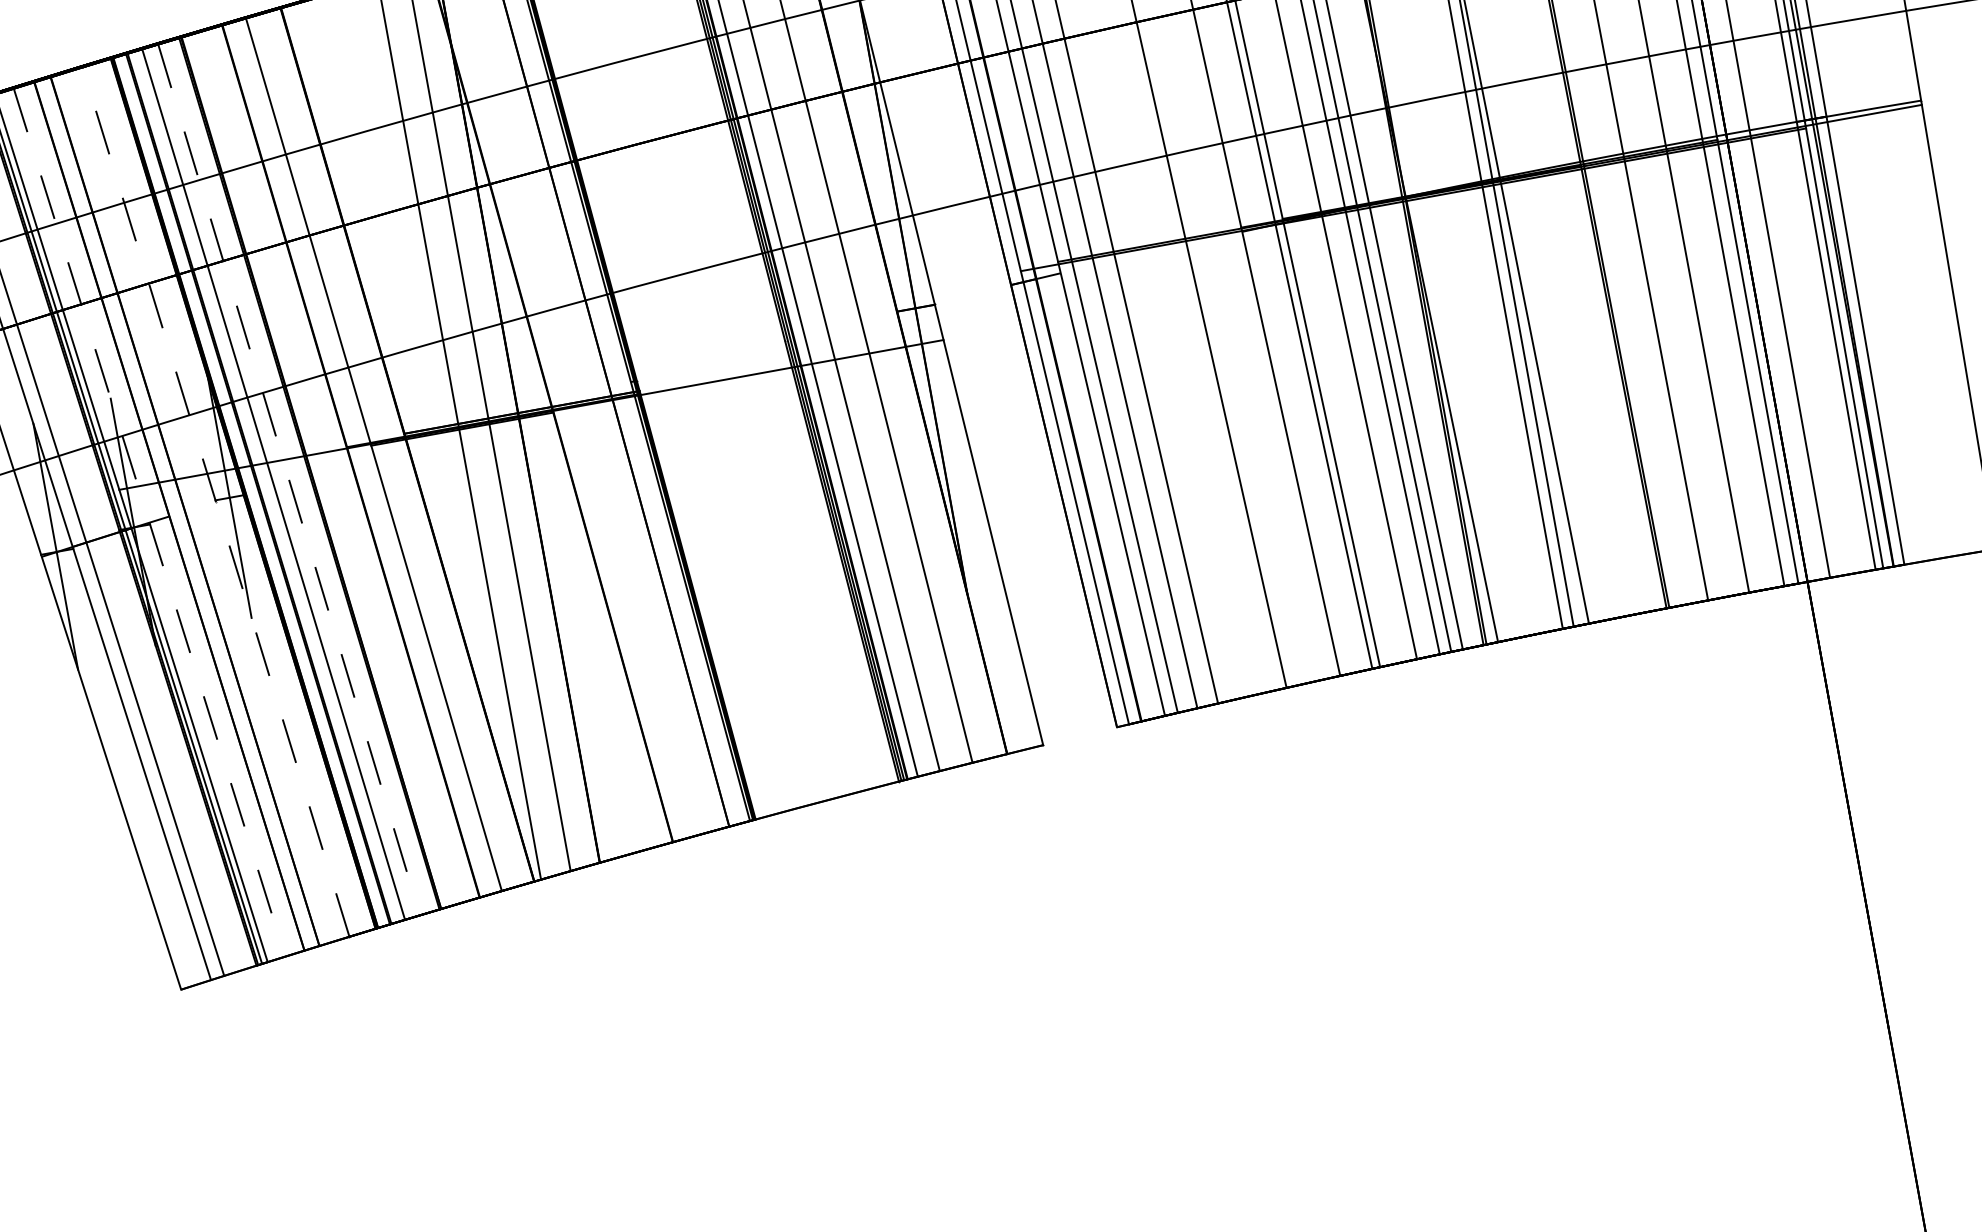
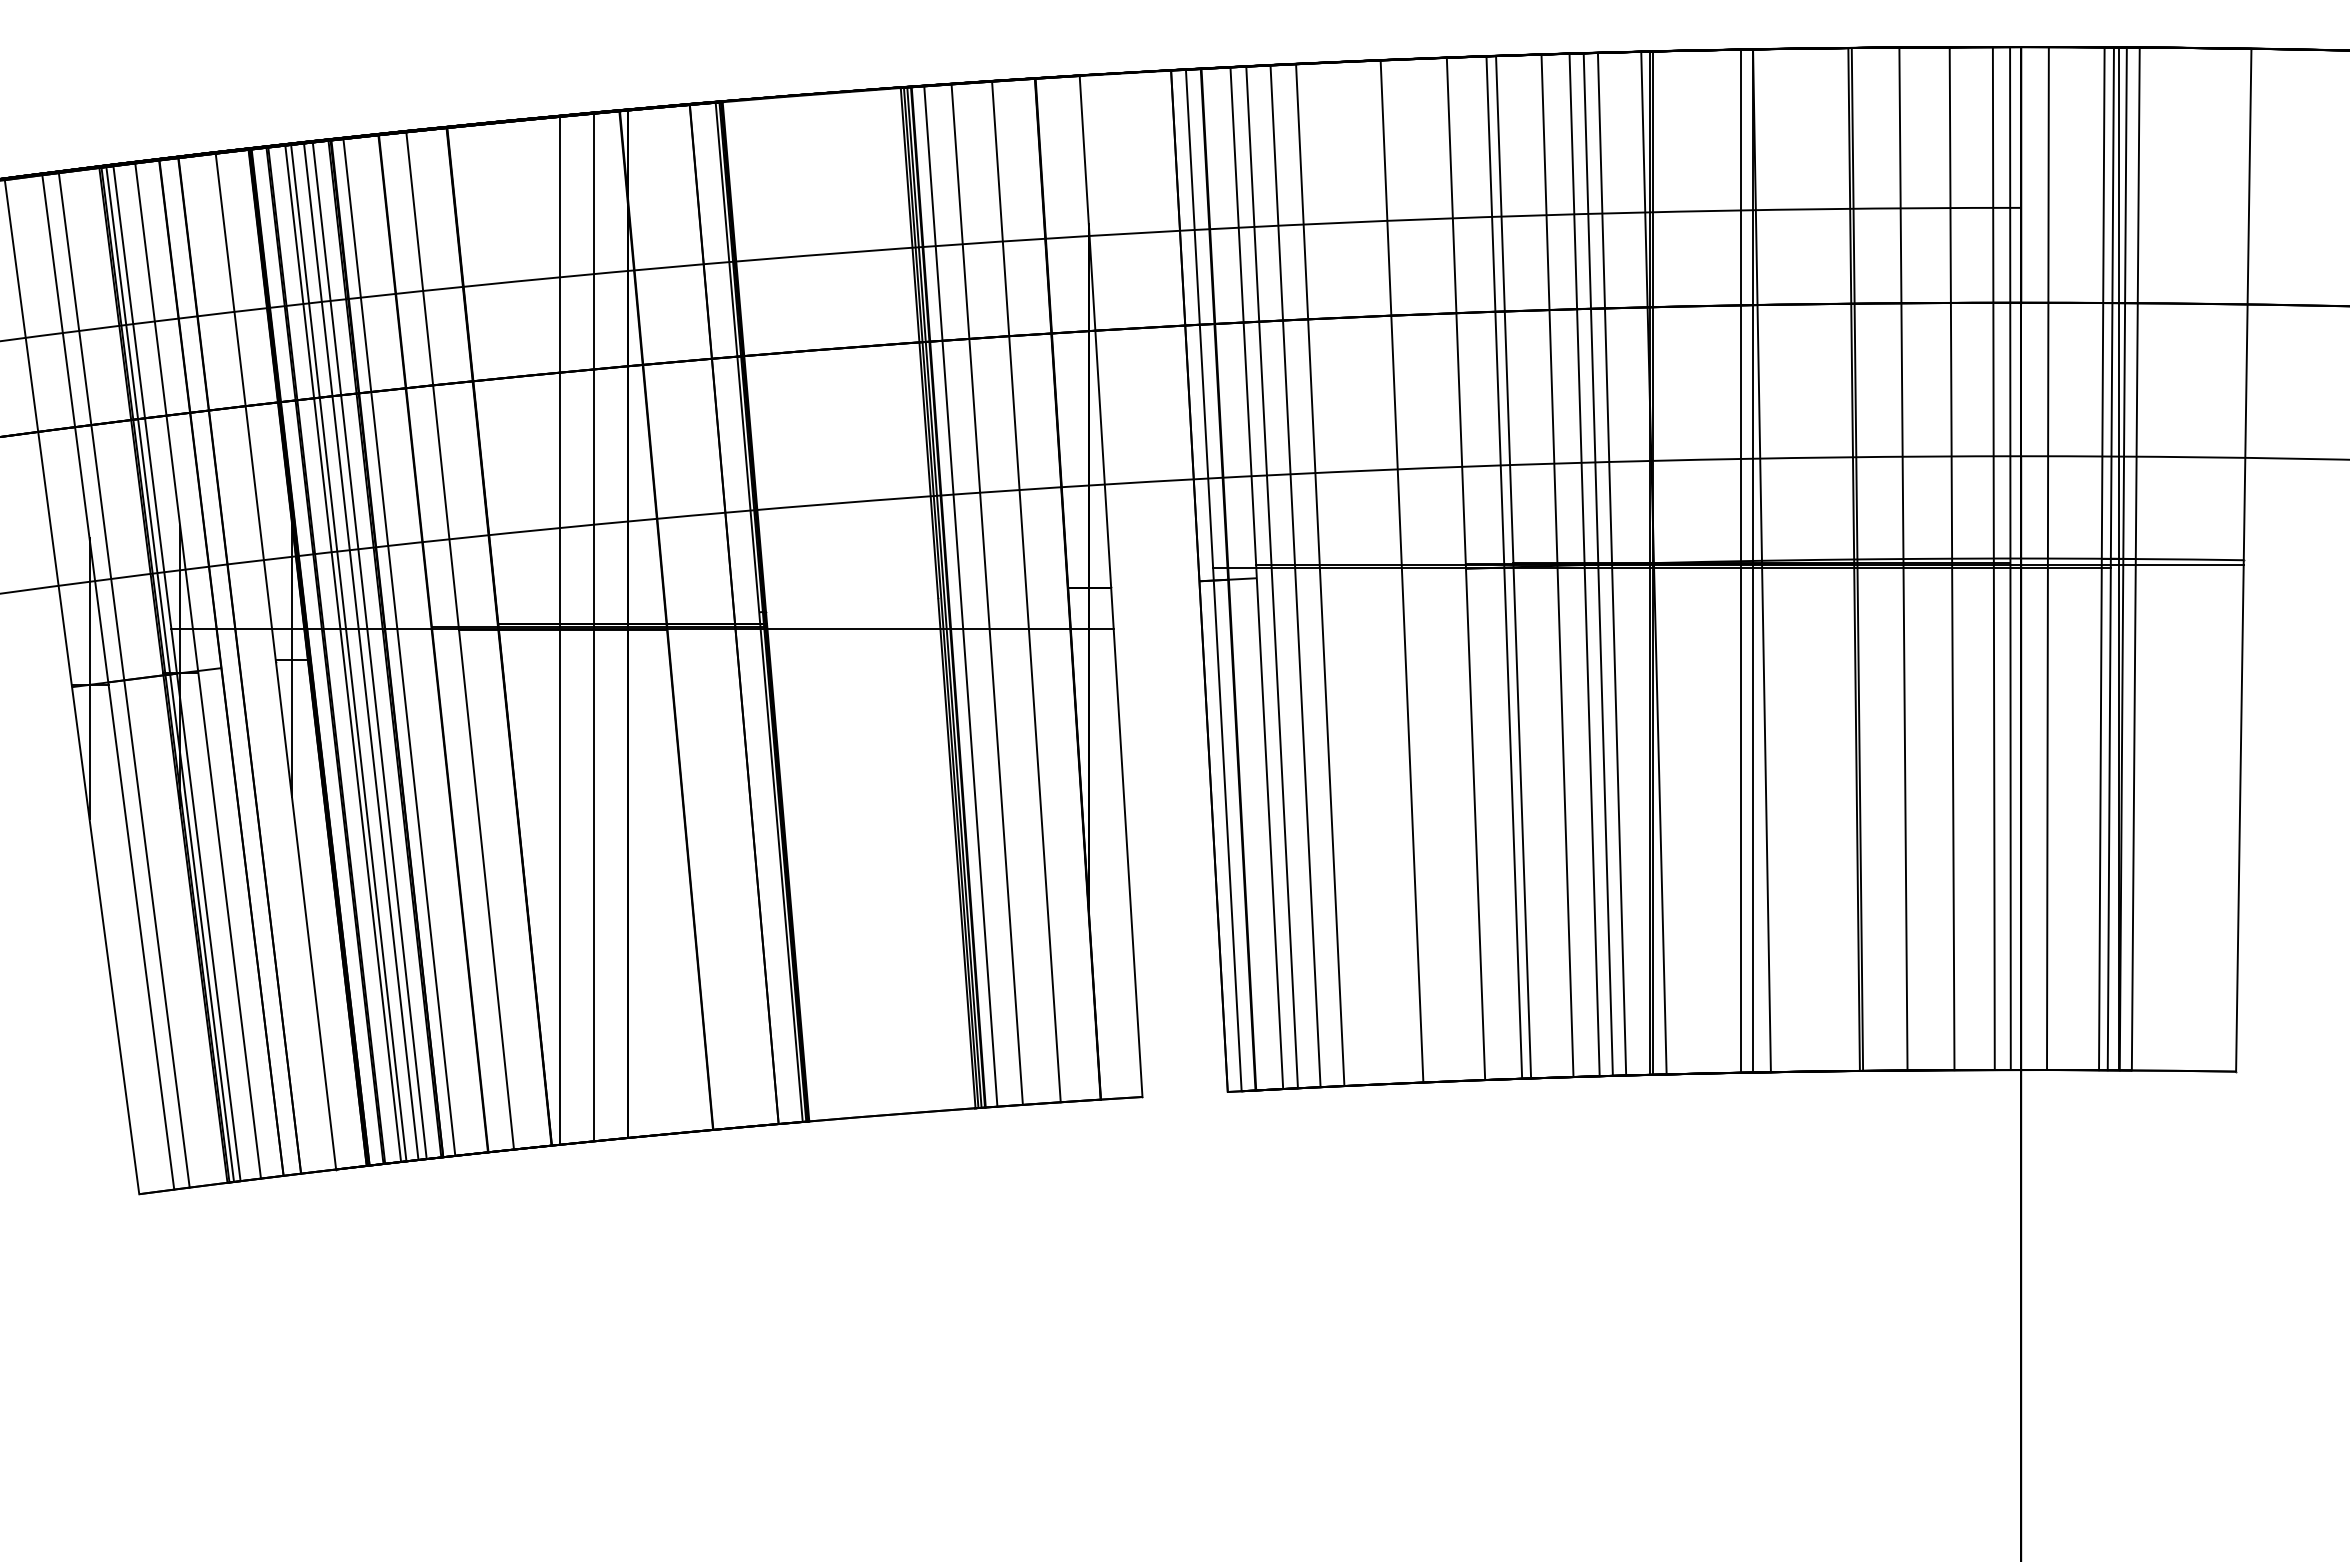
line: (321, 470) -> (399, 647), added
line: (296, 477) -> (369, 650), added
line: (289, 480) -> (361, 652), dashed -> solid
line: (278, 482) -> (348, 652), added
line: (215, 502) -> (275, 661), dashed -> solid
line: (149, 523) -> (198, 671), dashed -> solid

